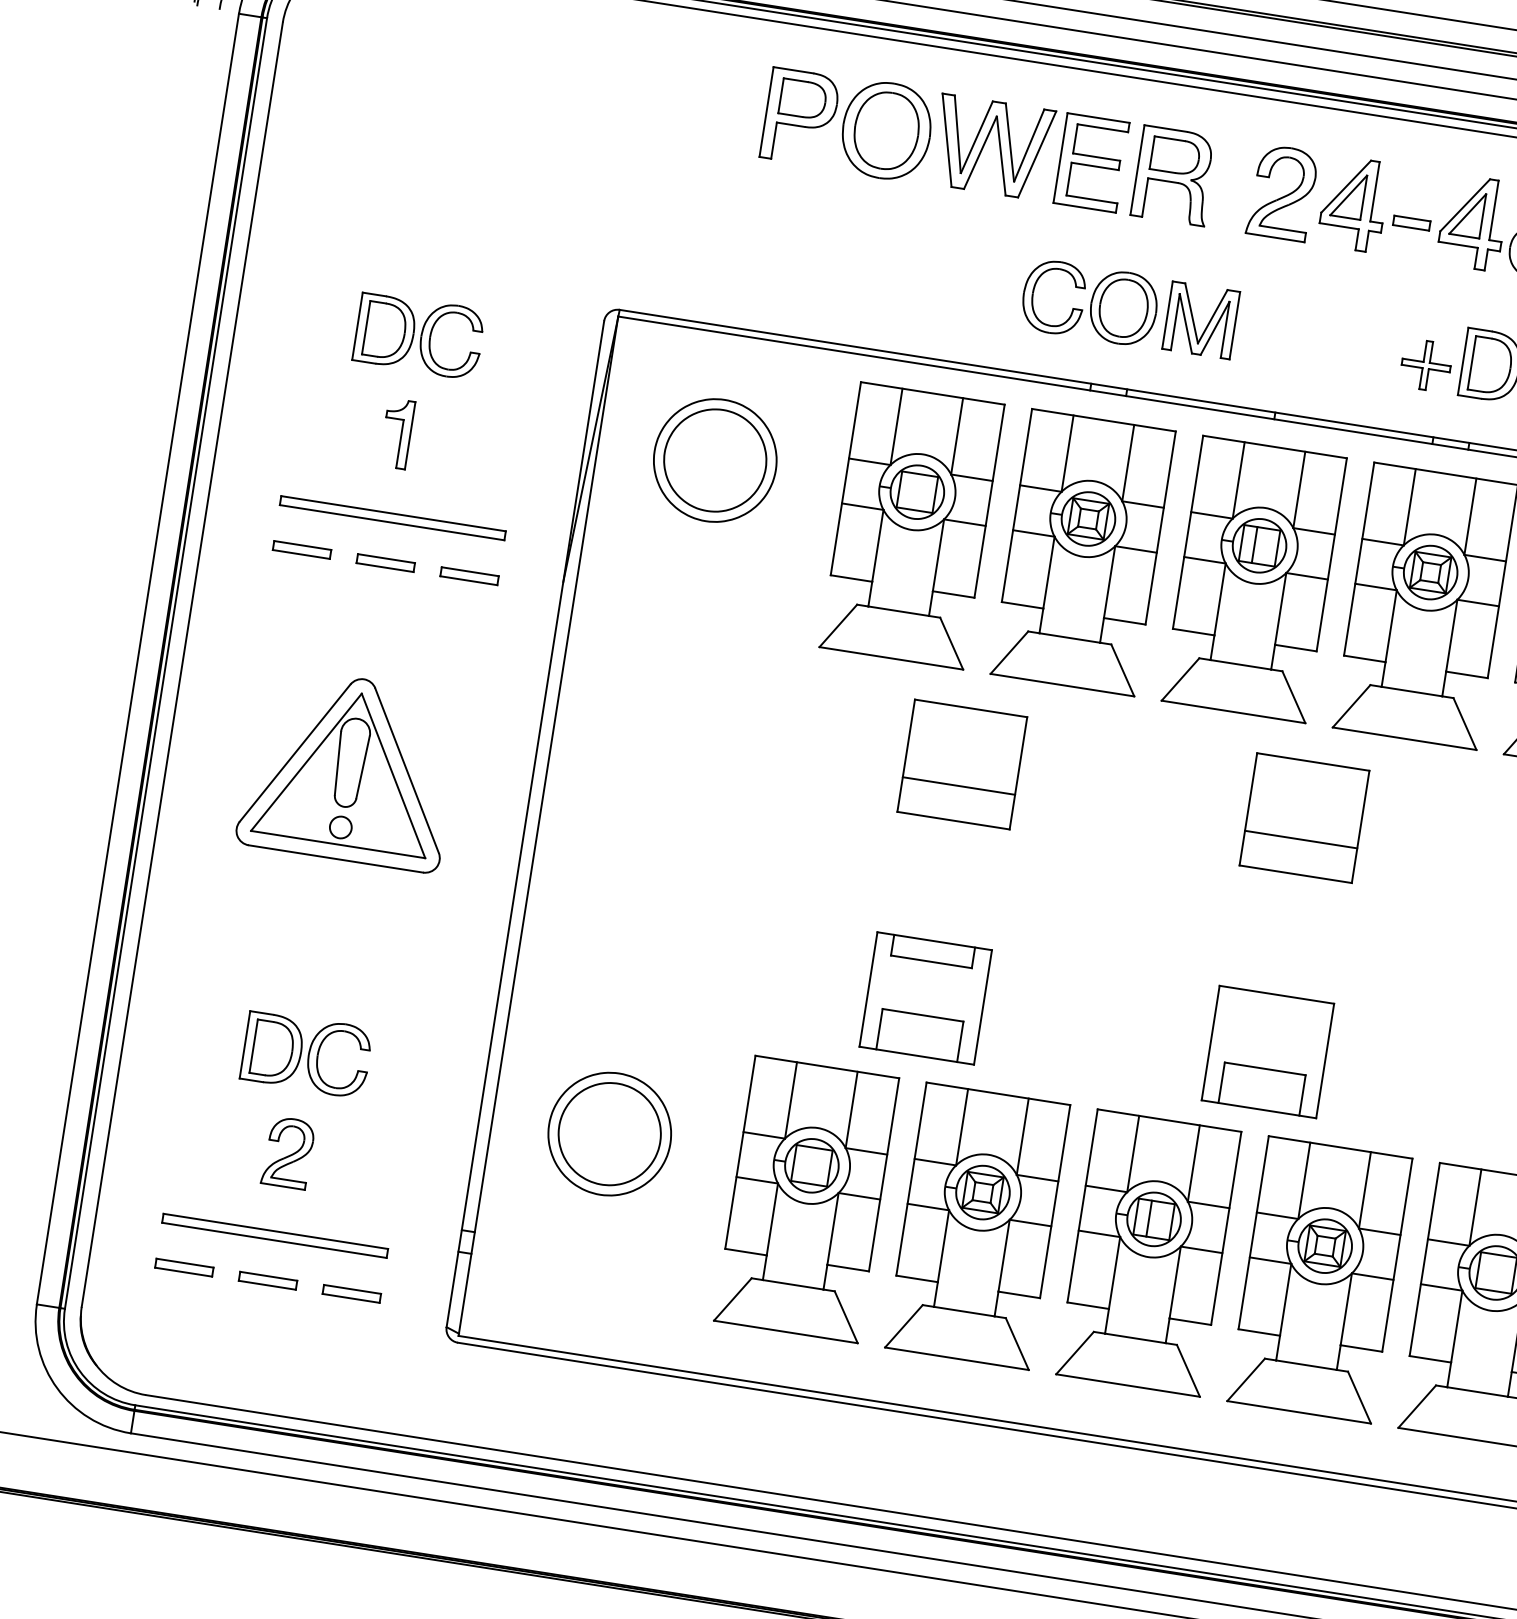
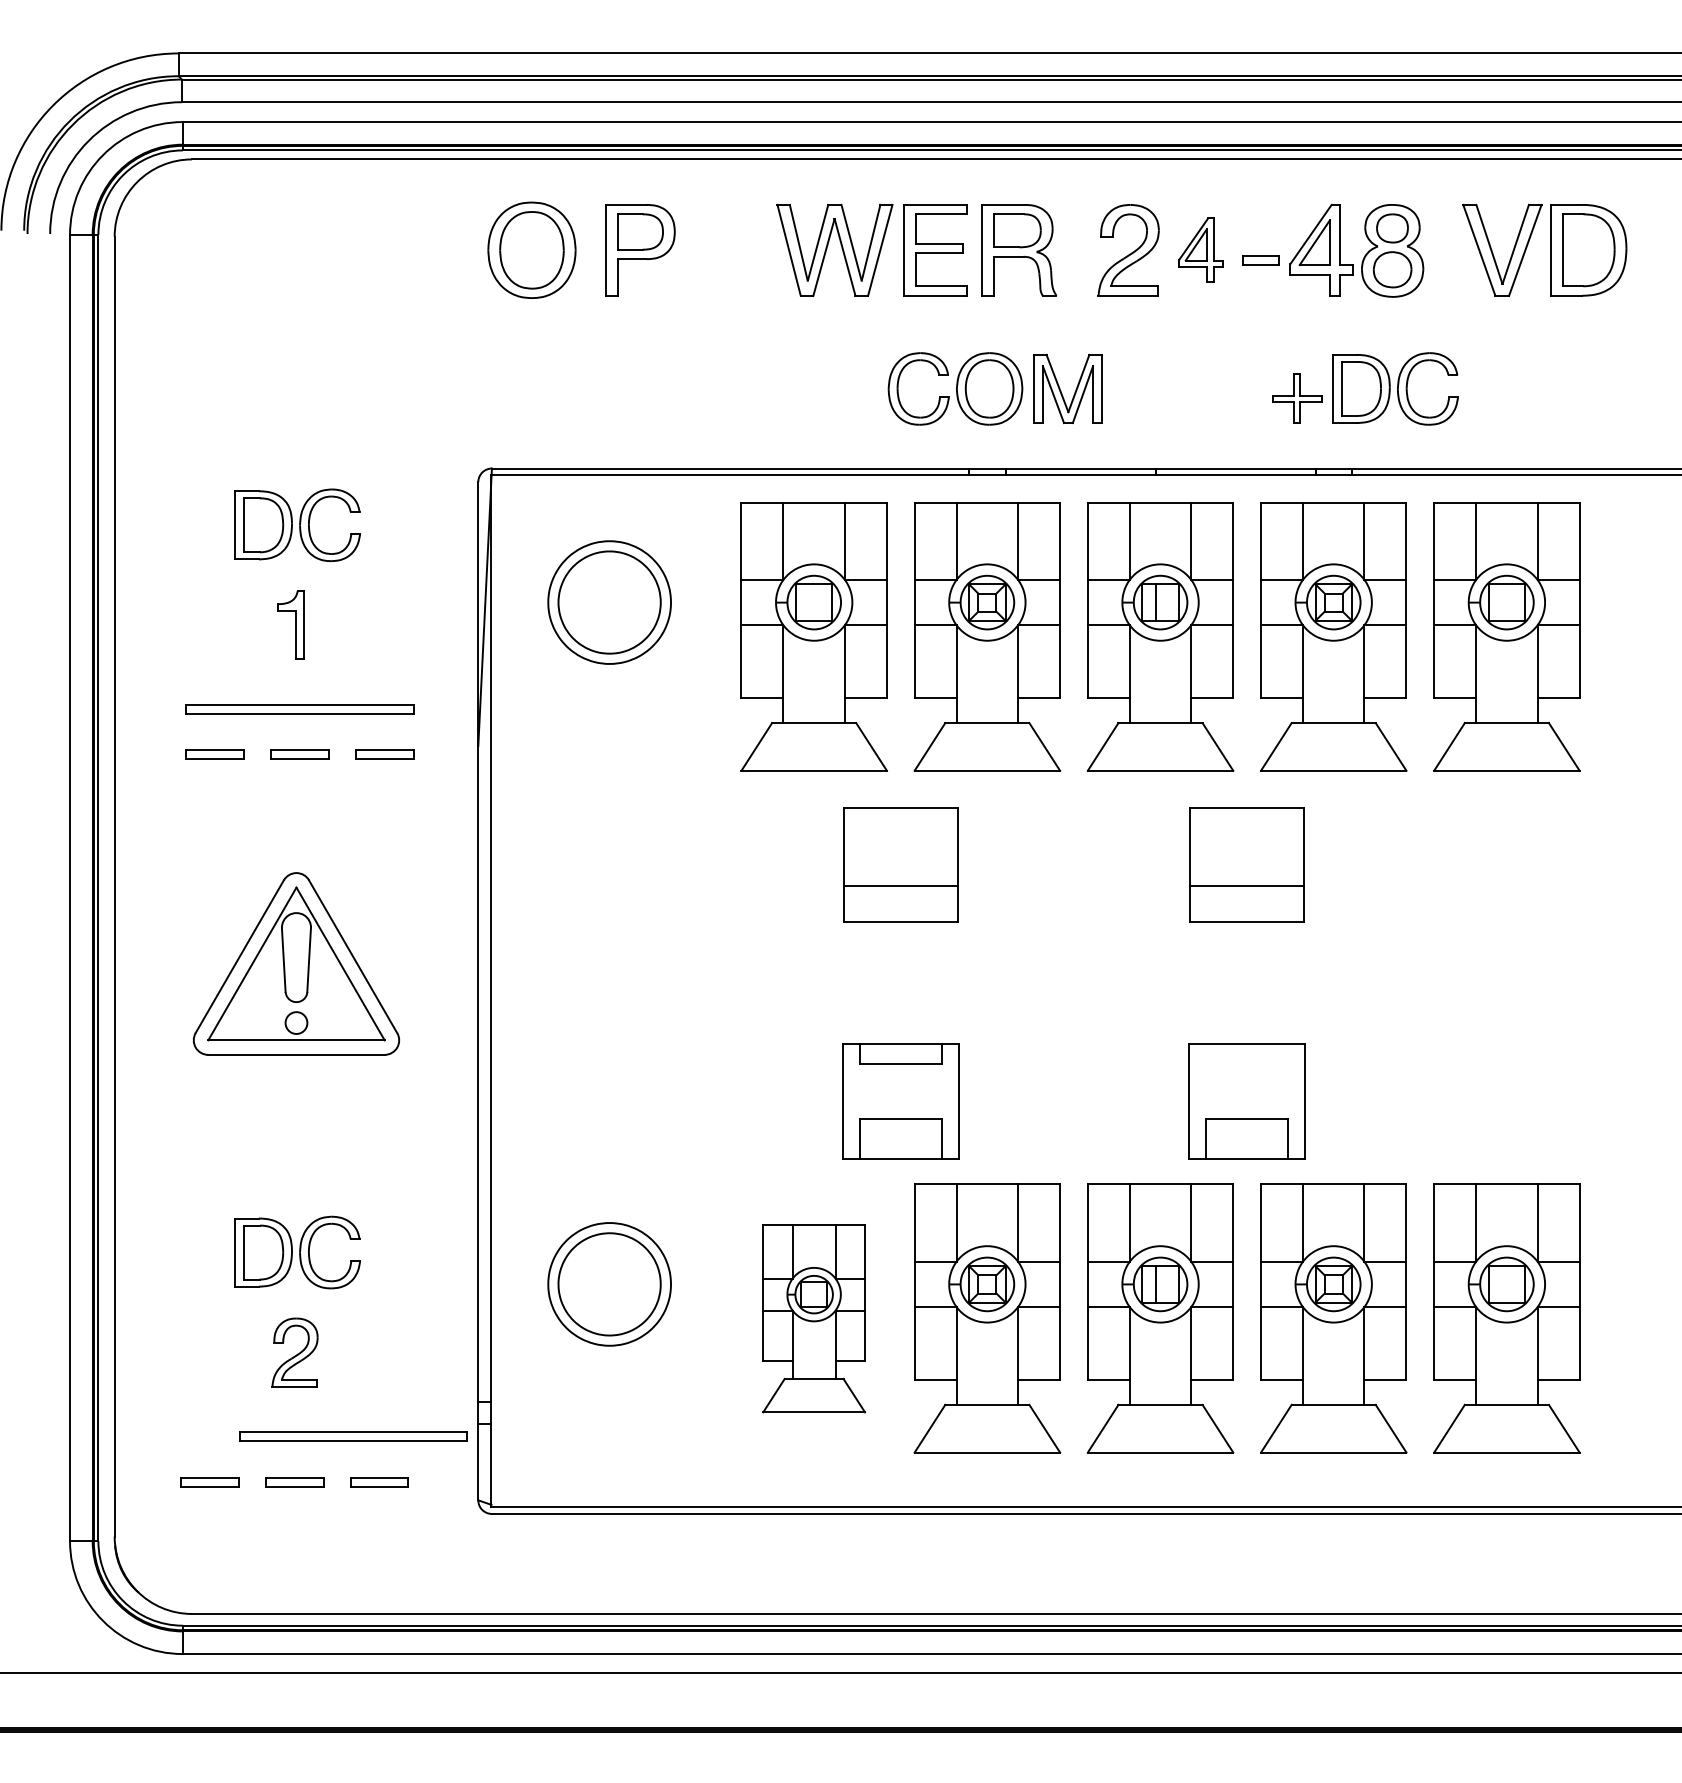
part: (886, 129) -> (531, 249), moved
part: (1353, 203) -> (1200, 249), size x0.7
part: (805, 1199) -> (813, 1318), size x0.7
part: (274, 1235) -> (353, 1436), moved

